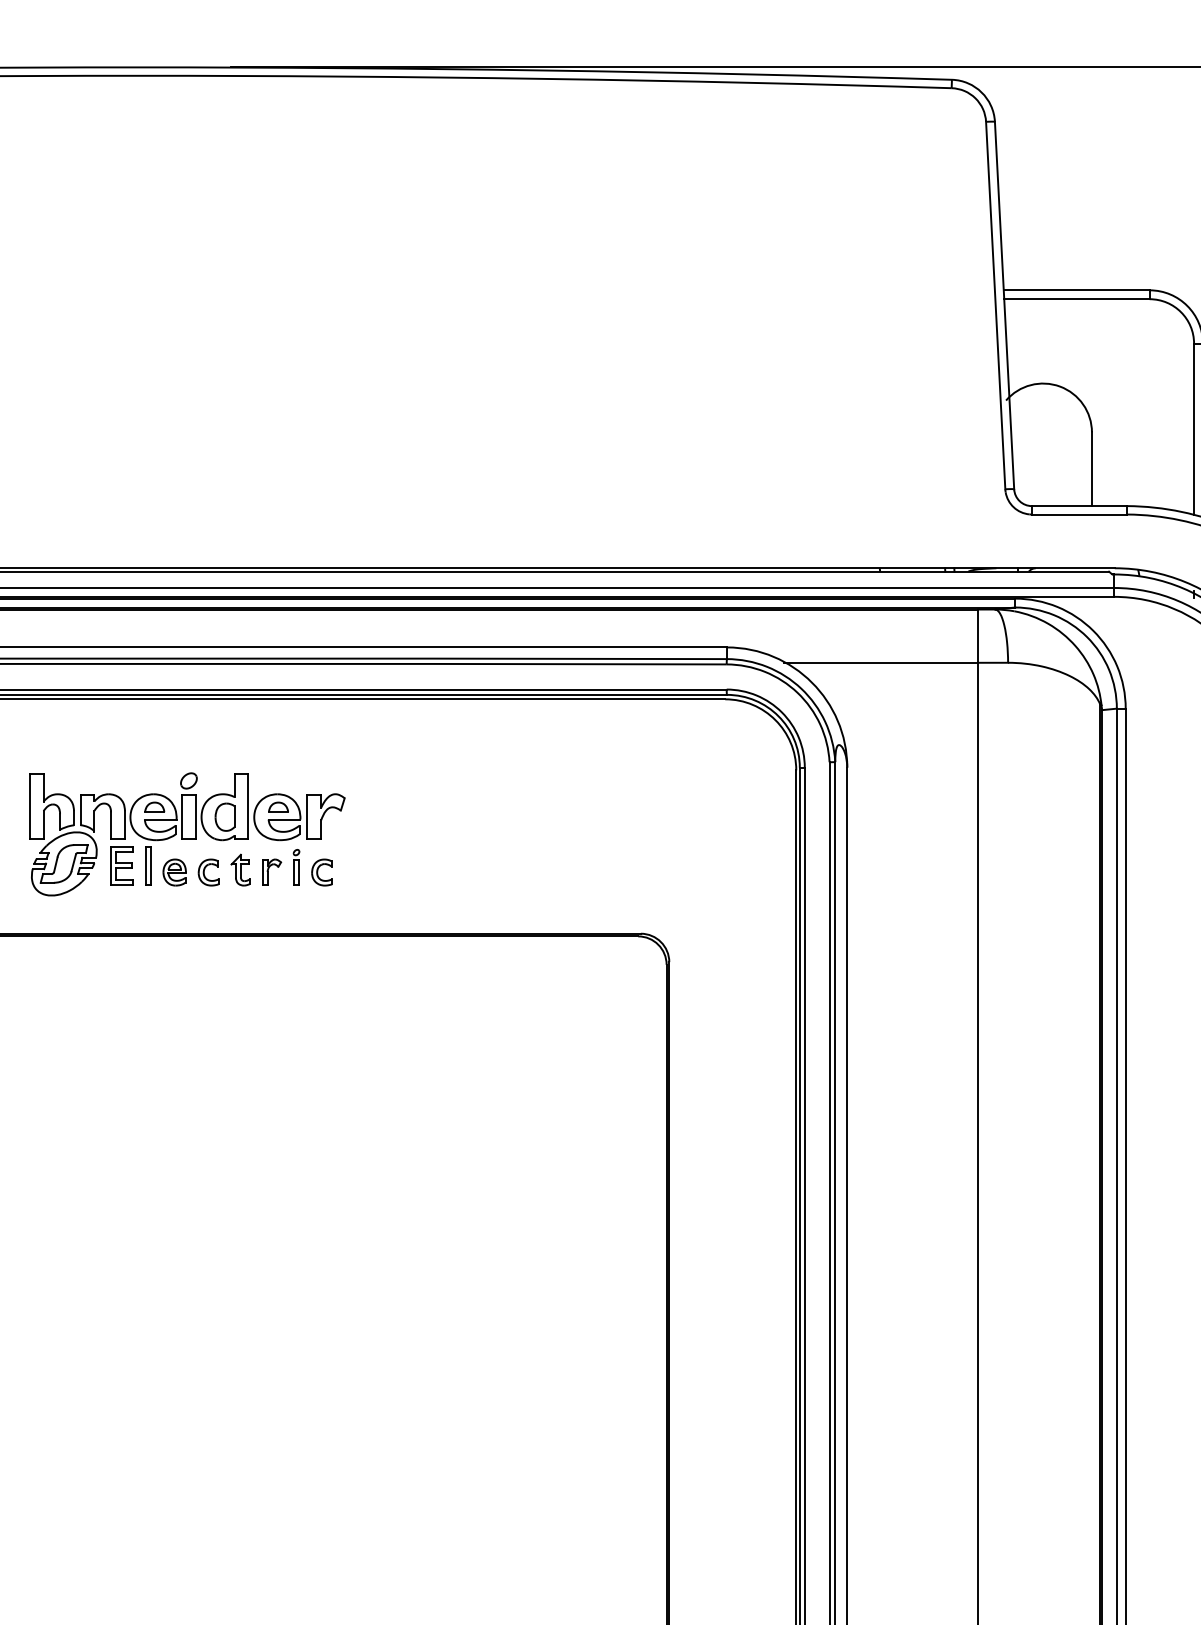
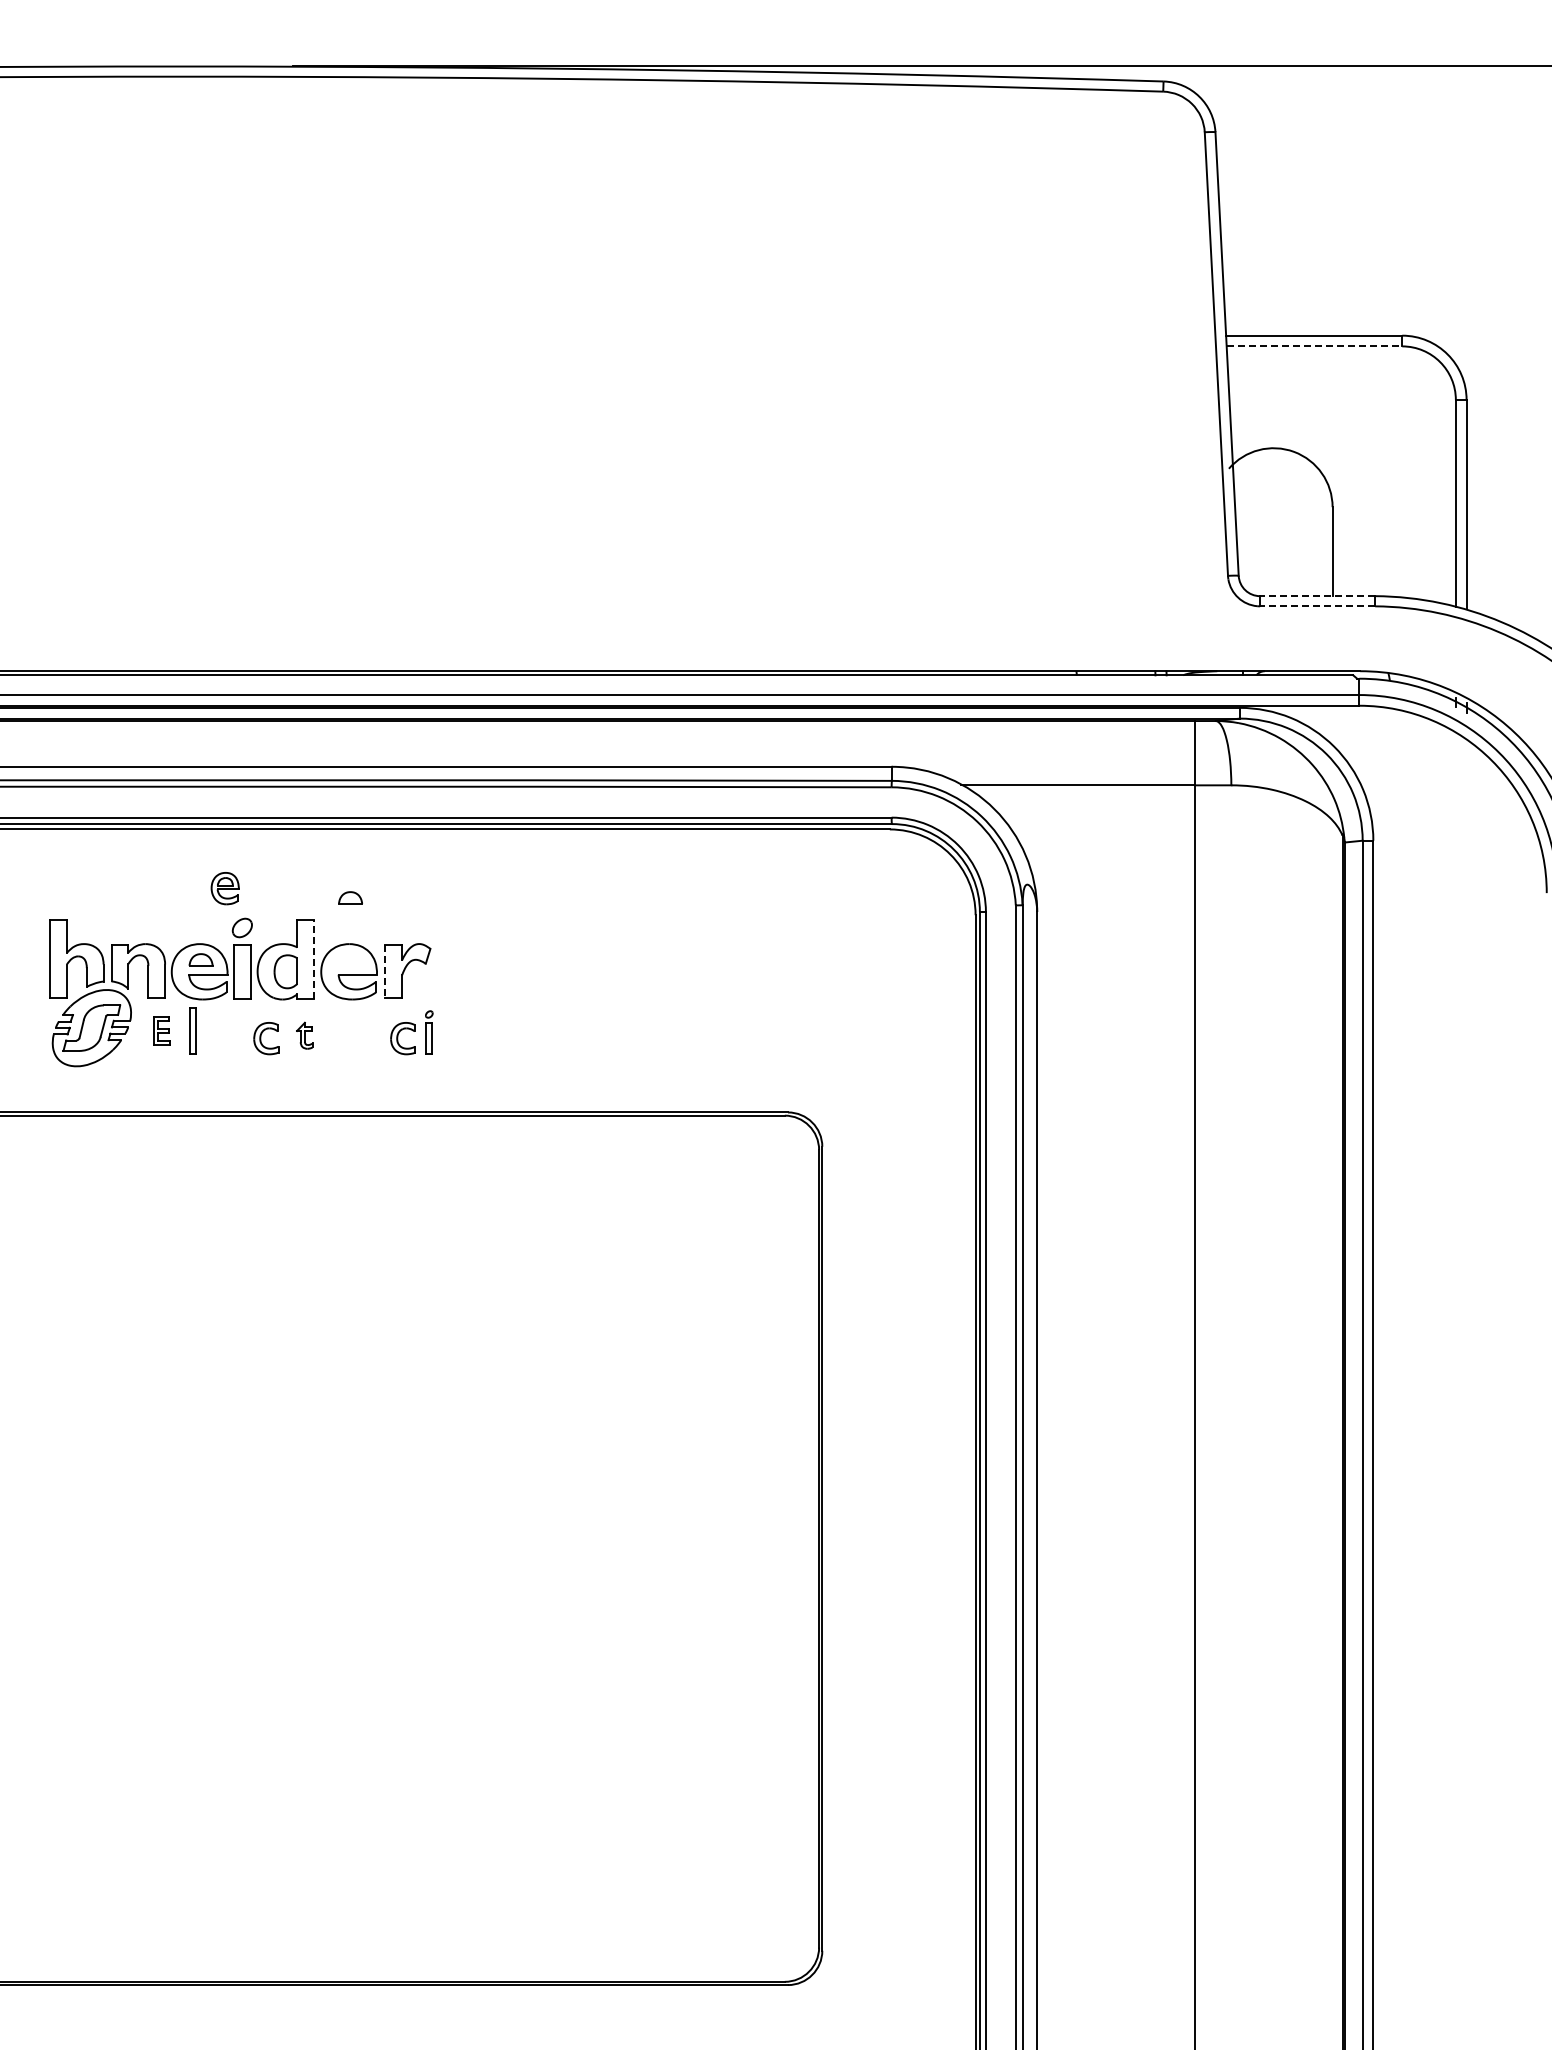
line: (1076, 299) -> (1314, 346), solid -> dashed
line: (1079, 506) -> (1317, 596), solid -> dashed
line: (1079, 514) -> (1317, 606), solid -> dashed
line: (248, 806) -> (314, 958), solid -> dashed
part: (278, 807) -> (350, 897), moved
line: (307, 816) -> (385, 971), solid -> dashed
part: (121, 865) -> (161, 1030), size x0.6
part: (296, 867) -> (429, 1032), moved
part: (240, 870) -> (304, 1035), size x0.7
part: (174, 872) -> (224, 888), moved
part: (271, 872) -> (342, 1038), removed

